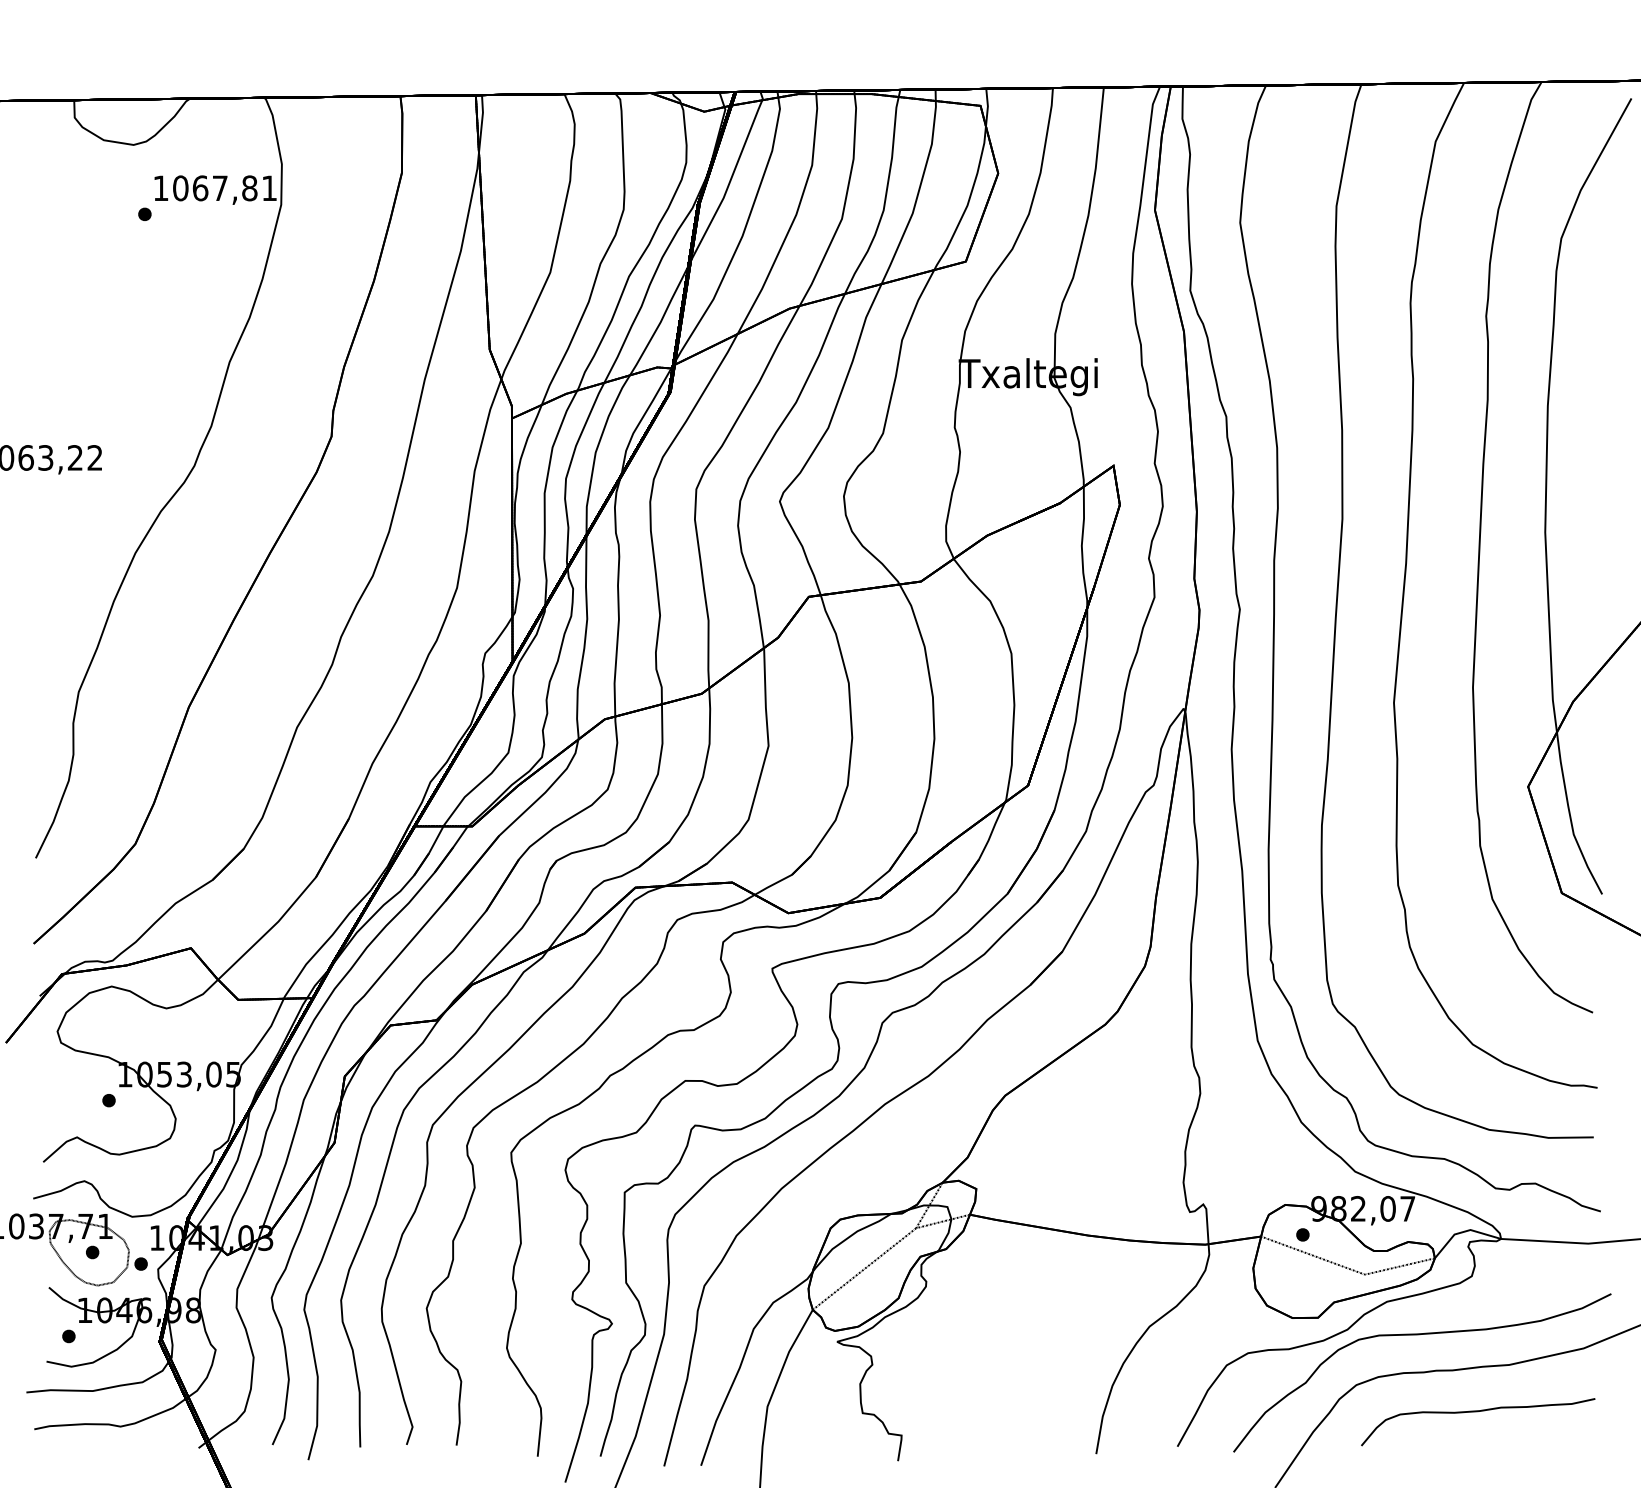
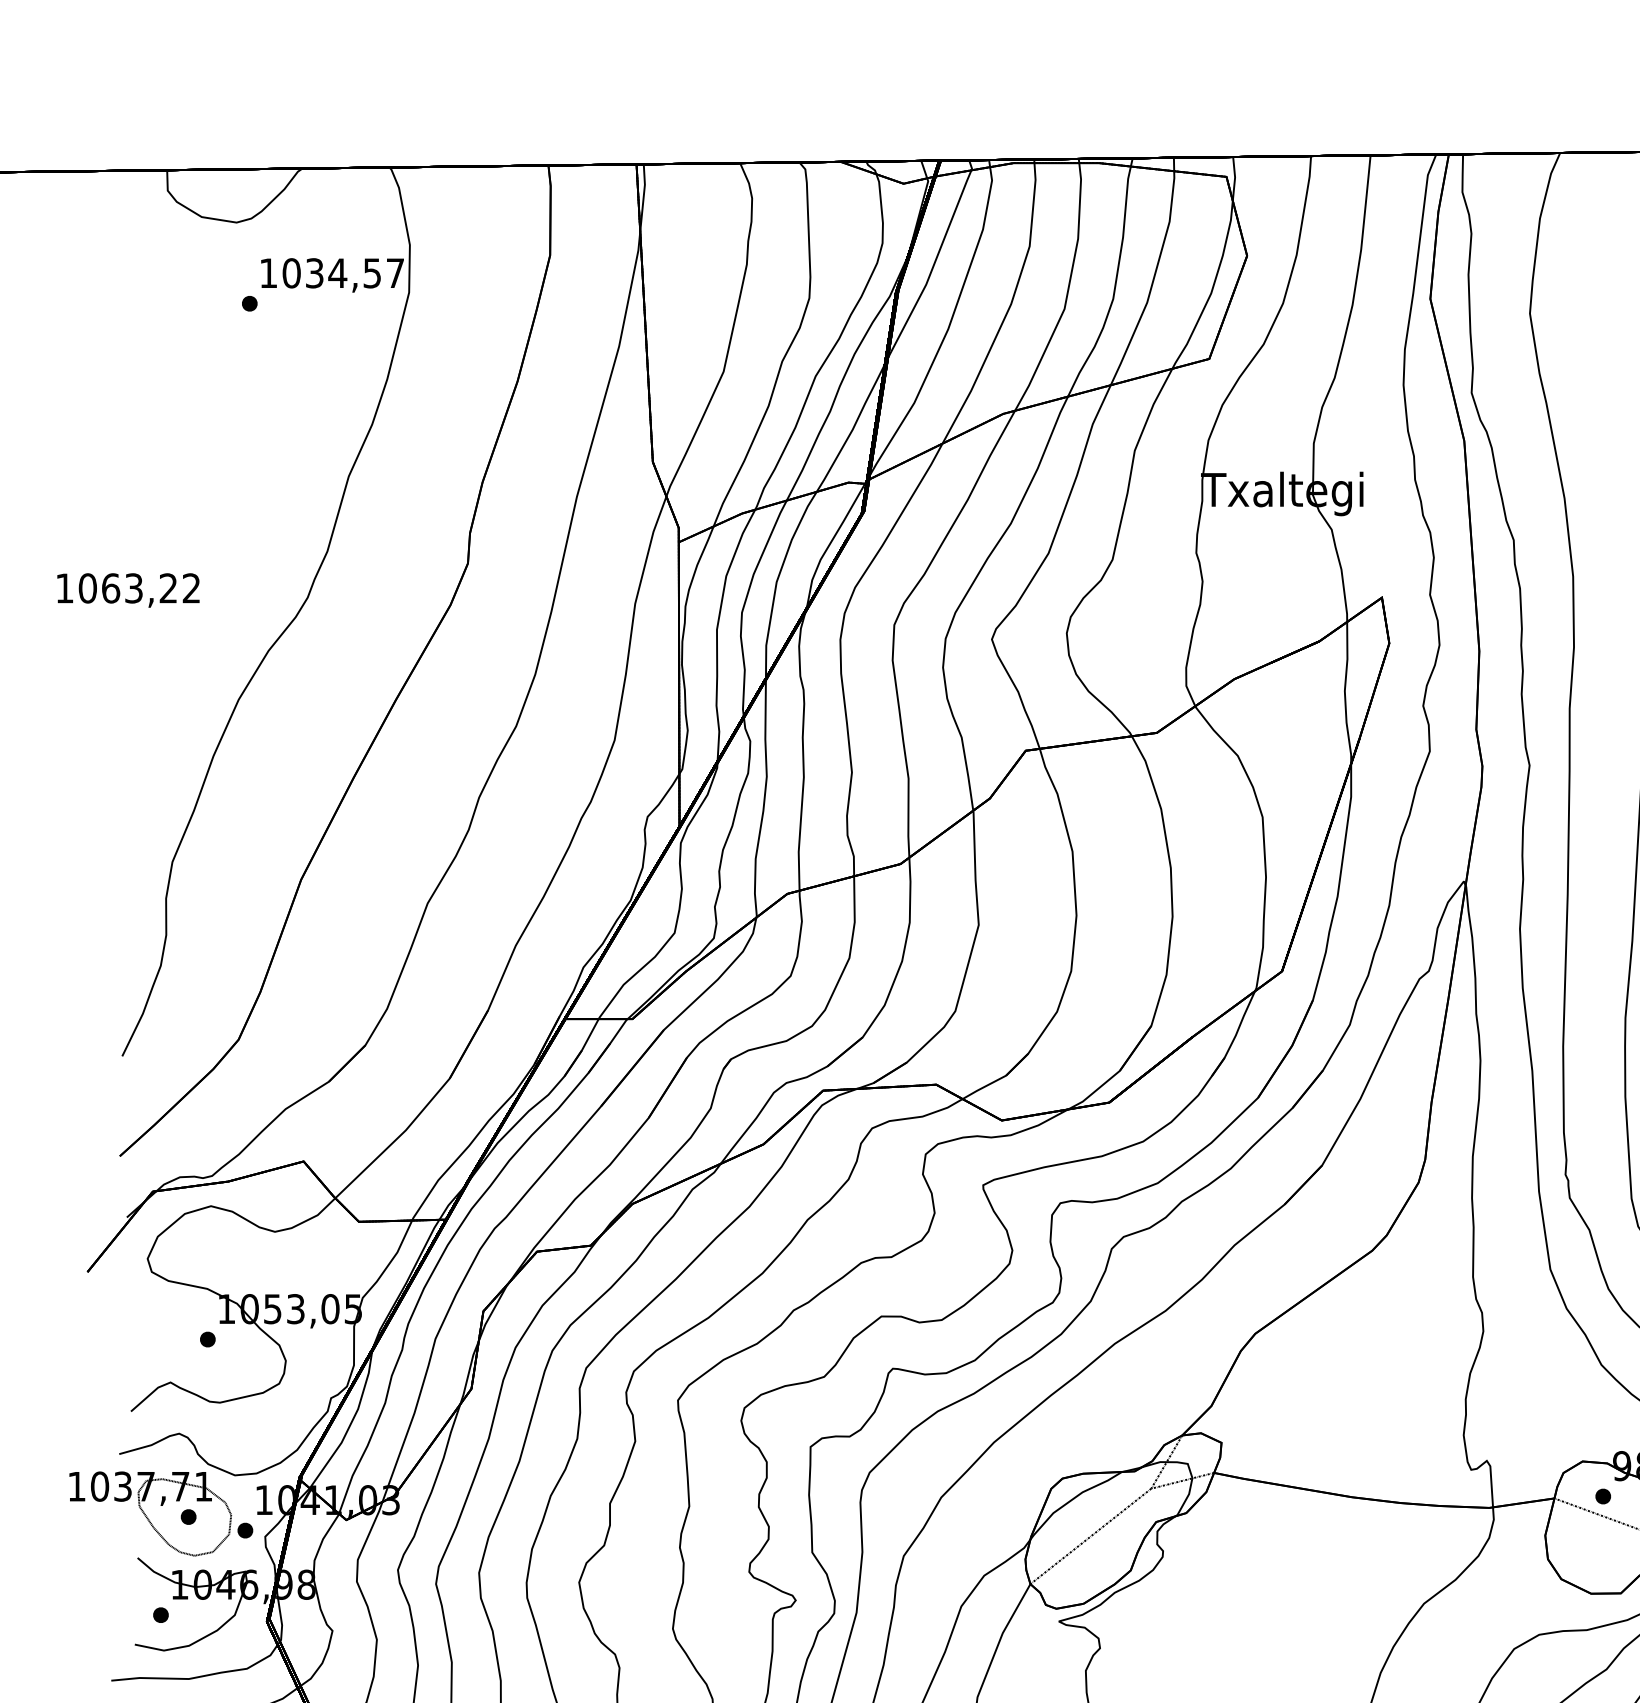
text: (234, 188) -> (354, 273), 1067,81 -> 1034,57

